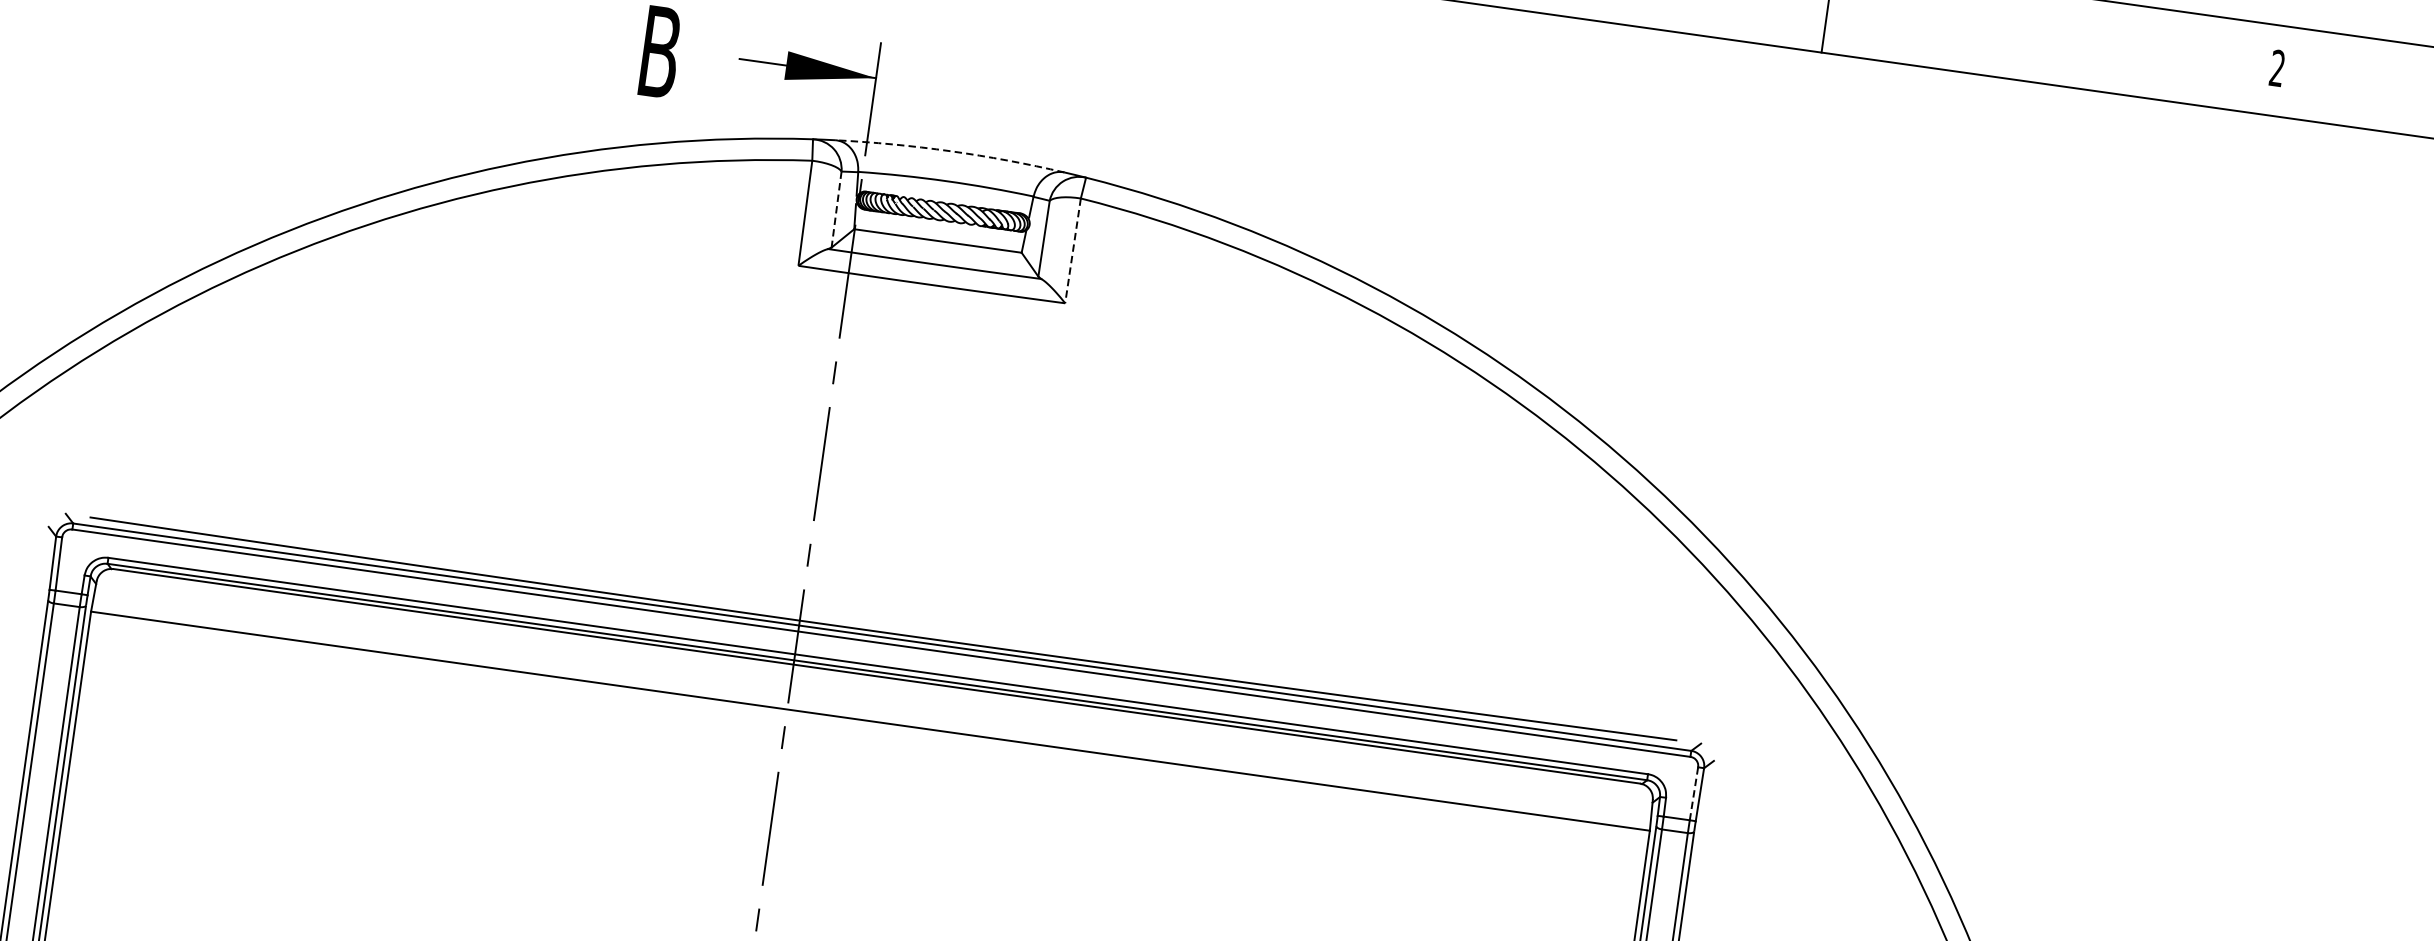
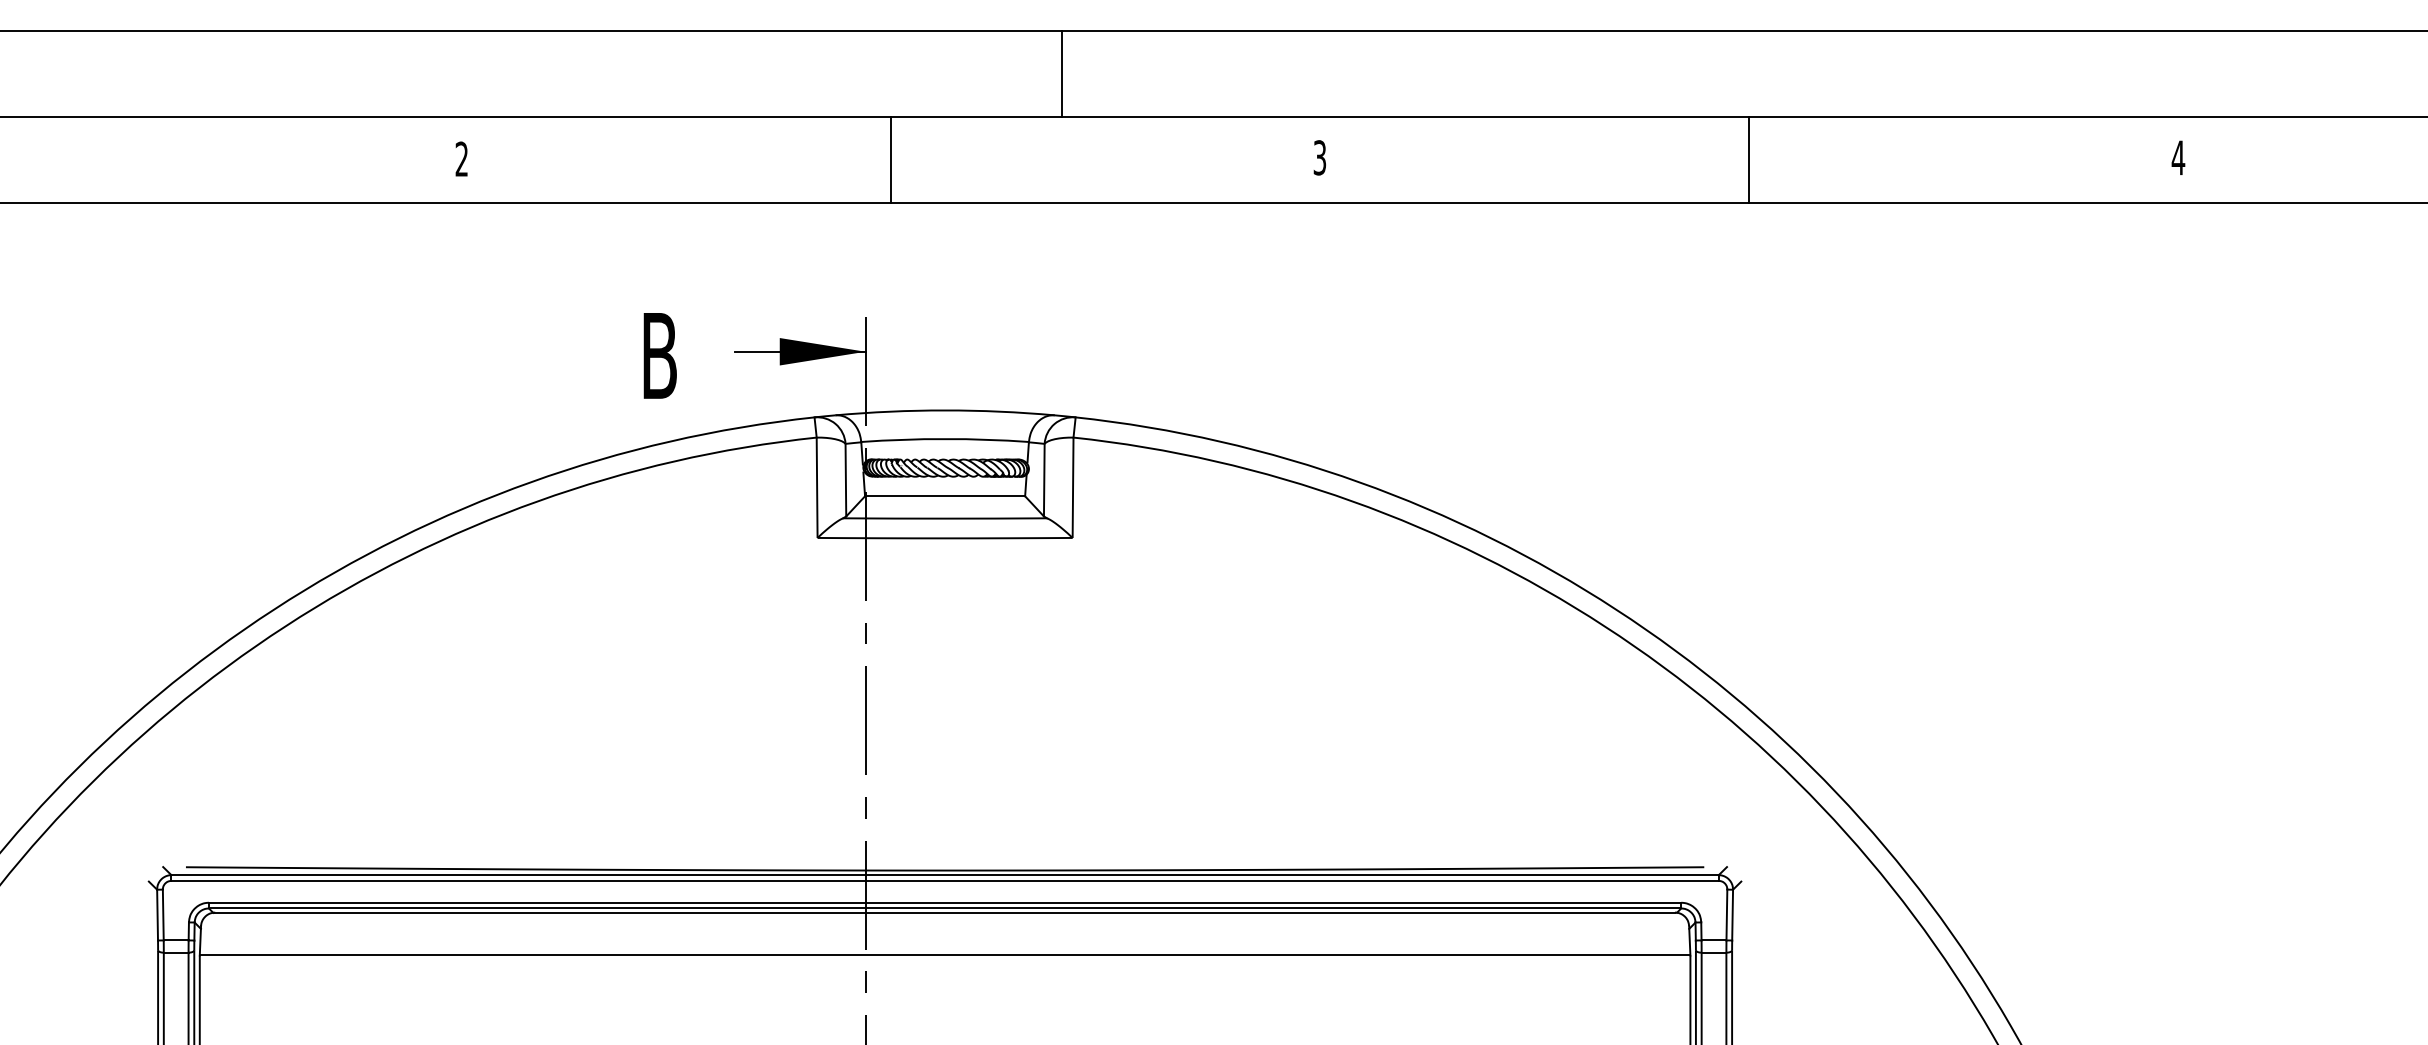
text: (2277, 67) -> (2178, 157), 2 -> 4
arc: (950, 151) -> (945, 410), dashed -> solid
line: (836, 208) -> (845, 479), dashed -> solid
line: (1073, 251) -> (1073, 488), dashed -> solid
line: (1693, 794) -> (1726, 915), dashed -> solid

